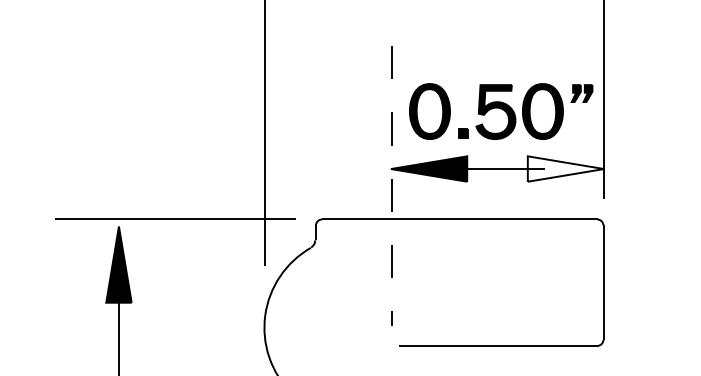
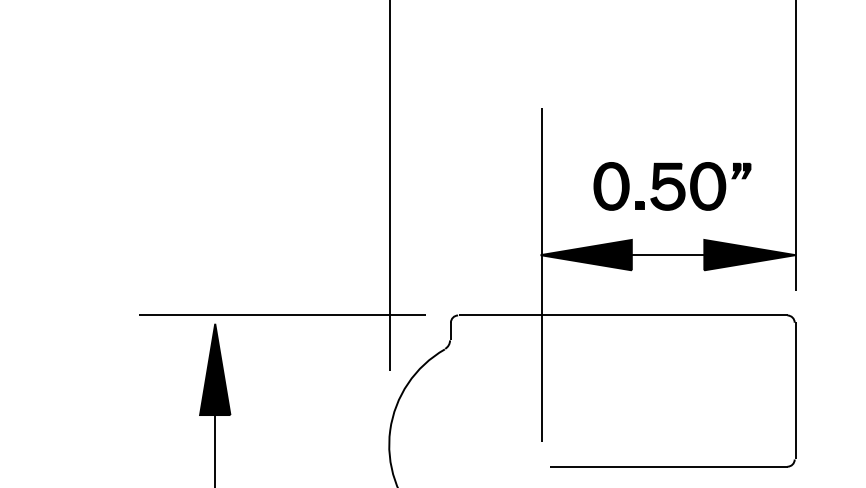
part: (501, 111) -> (672, 186), size x0.71
fill: (565, 168) -> (749, 254), added
line: (392, 186) -> (542, 275), dashed -> solid

